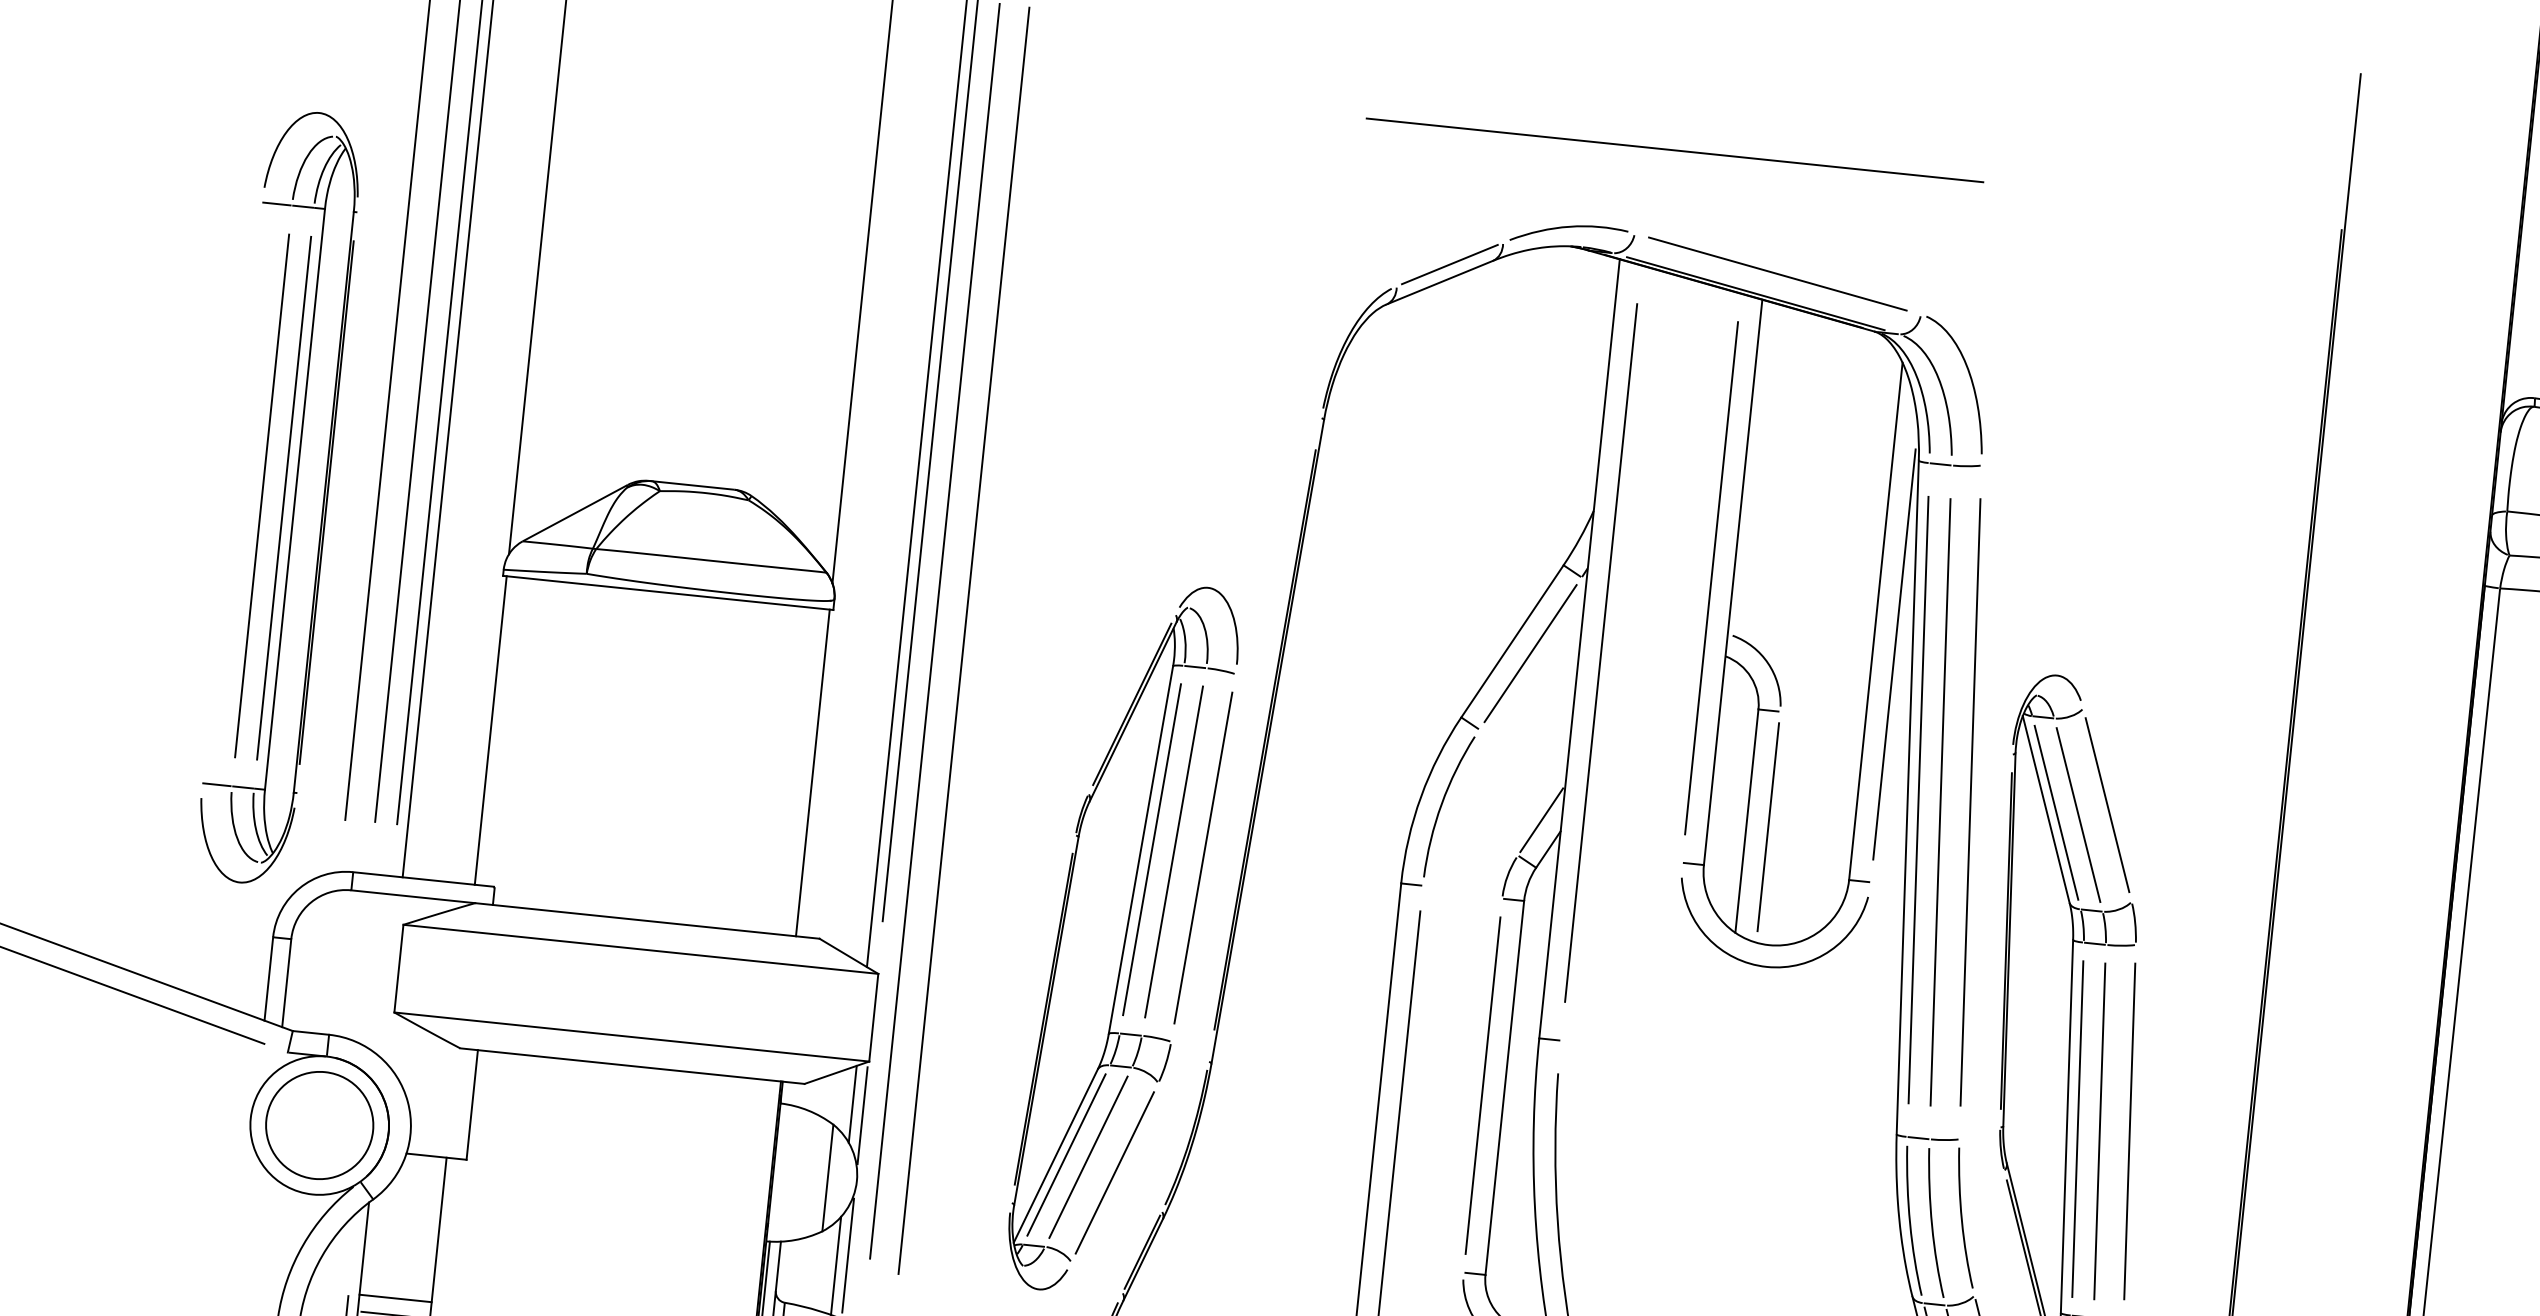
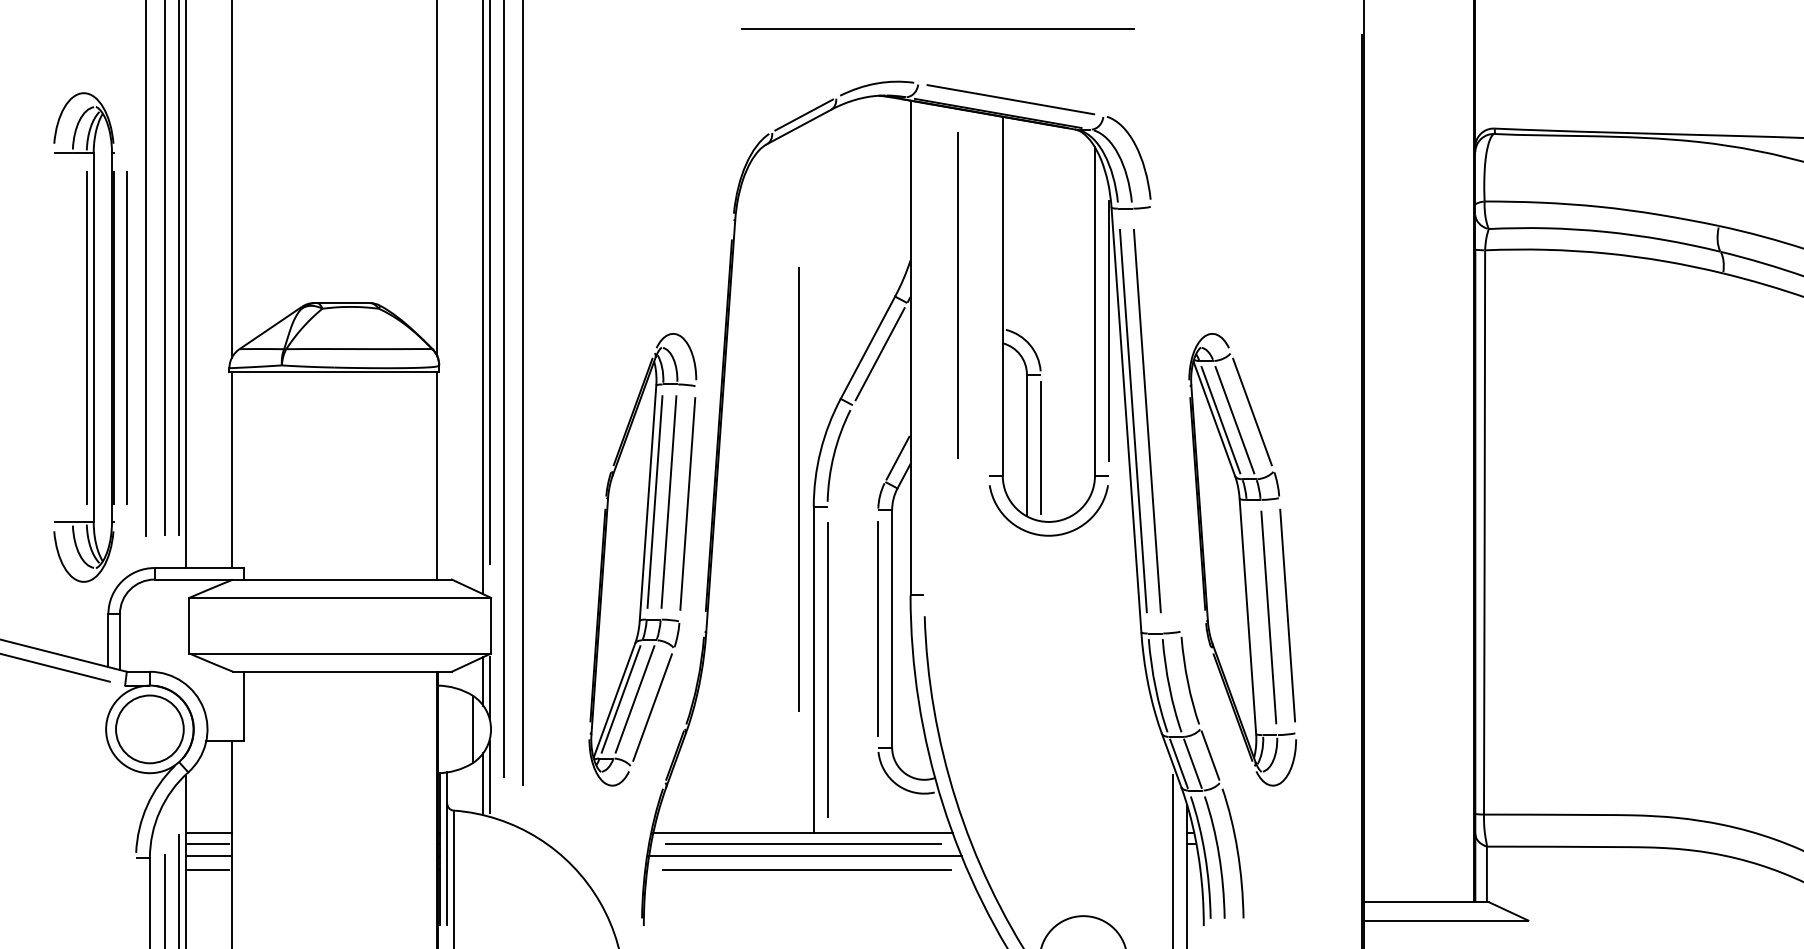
line: (261, 495) -> (126, 337), moved
line: (1710, 578) -> (957, 295), moved
line: (1599, 653) -> (798, 489), moved
line: (1969, 802) -> (1165, 419), removed
line: (2077, 1129) -> (1254, 617), removed

